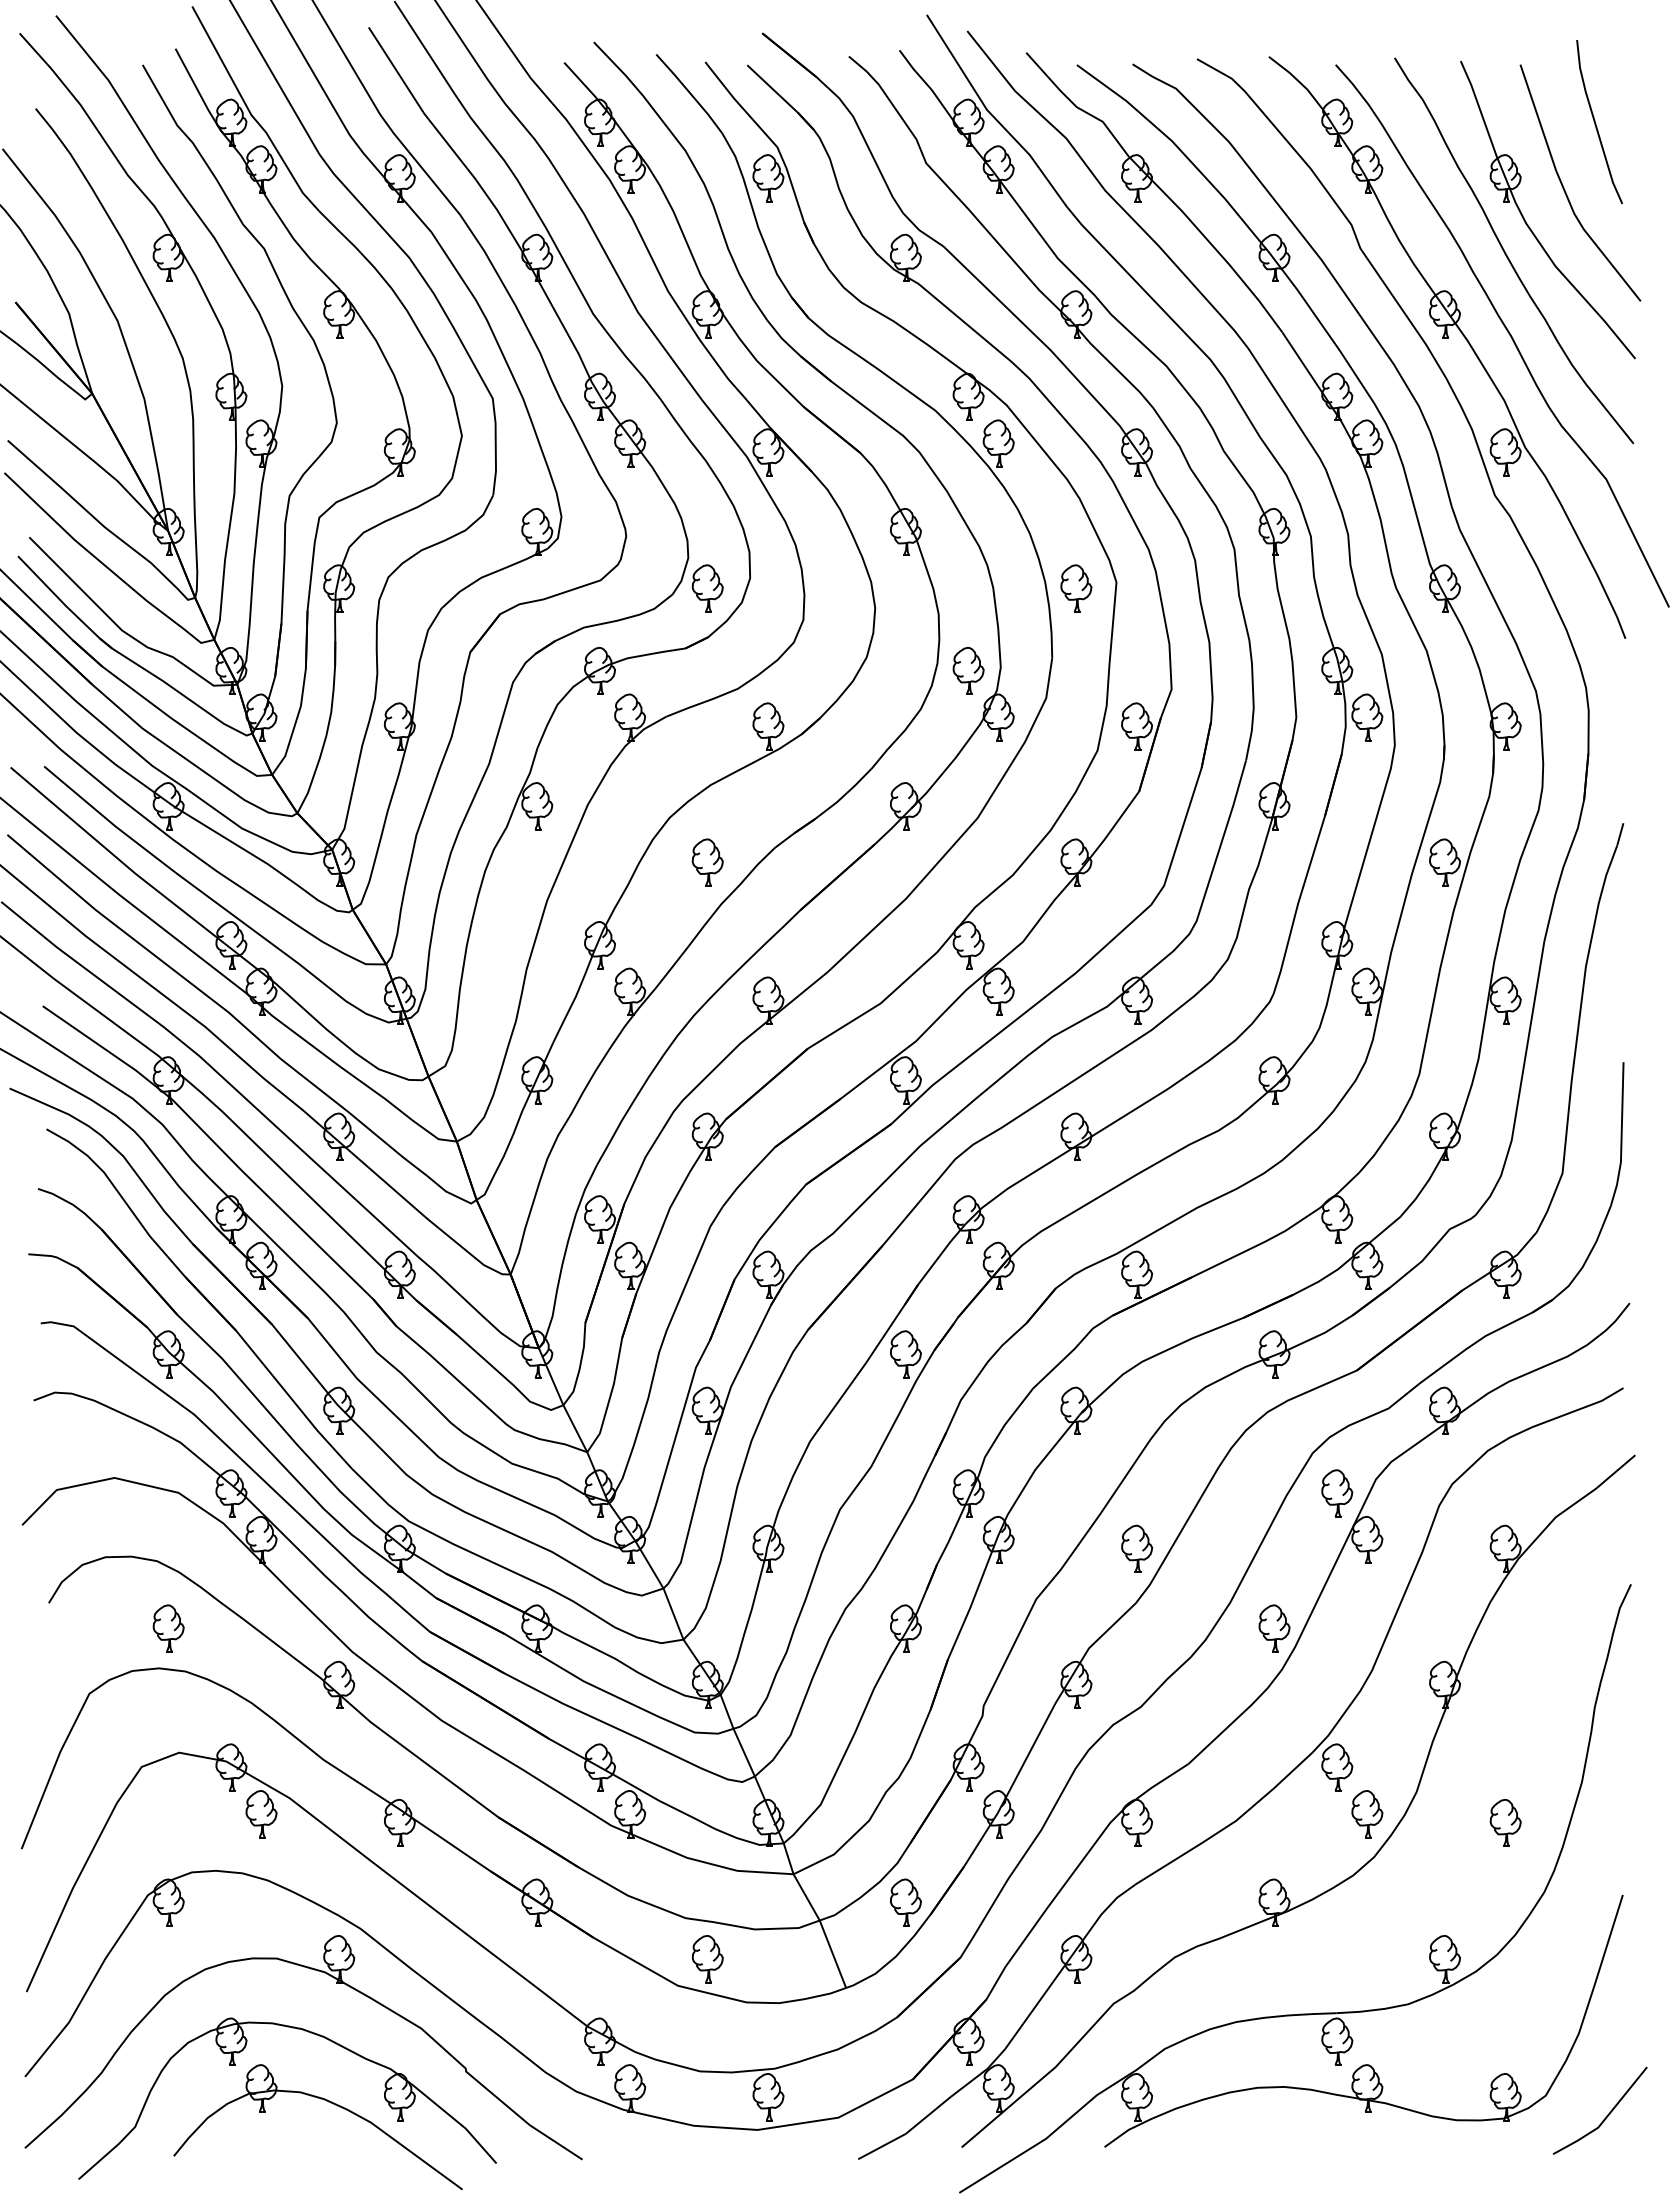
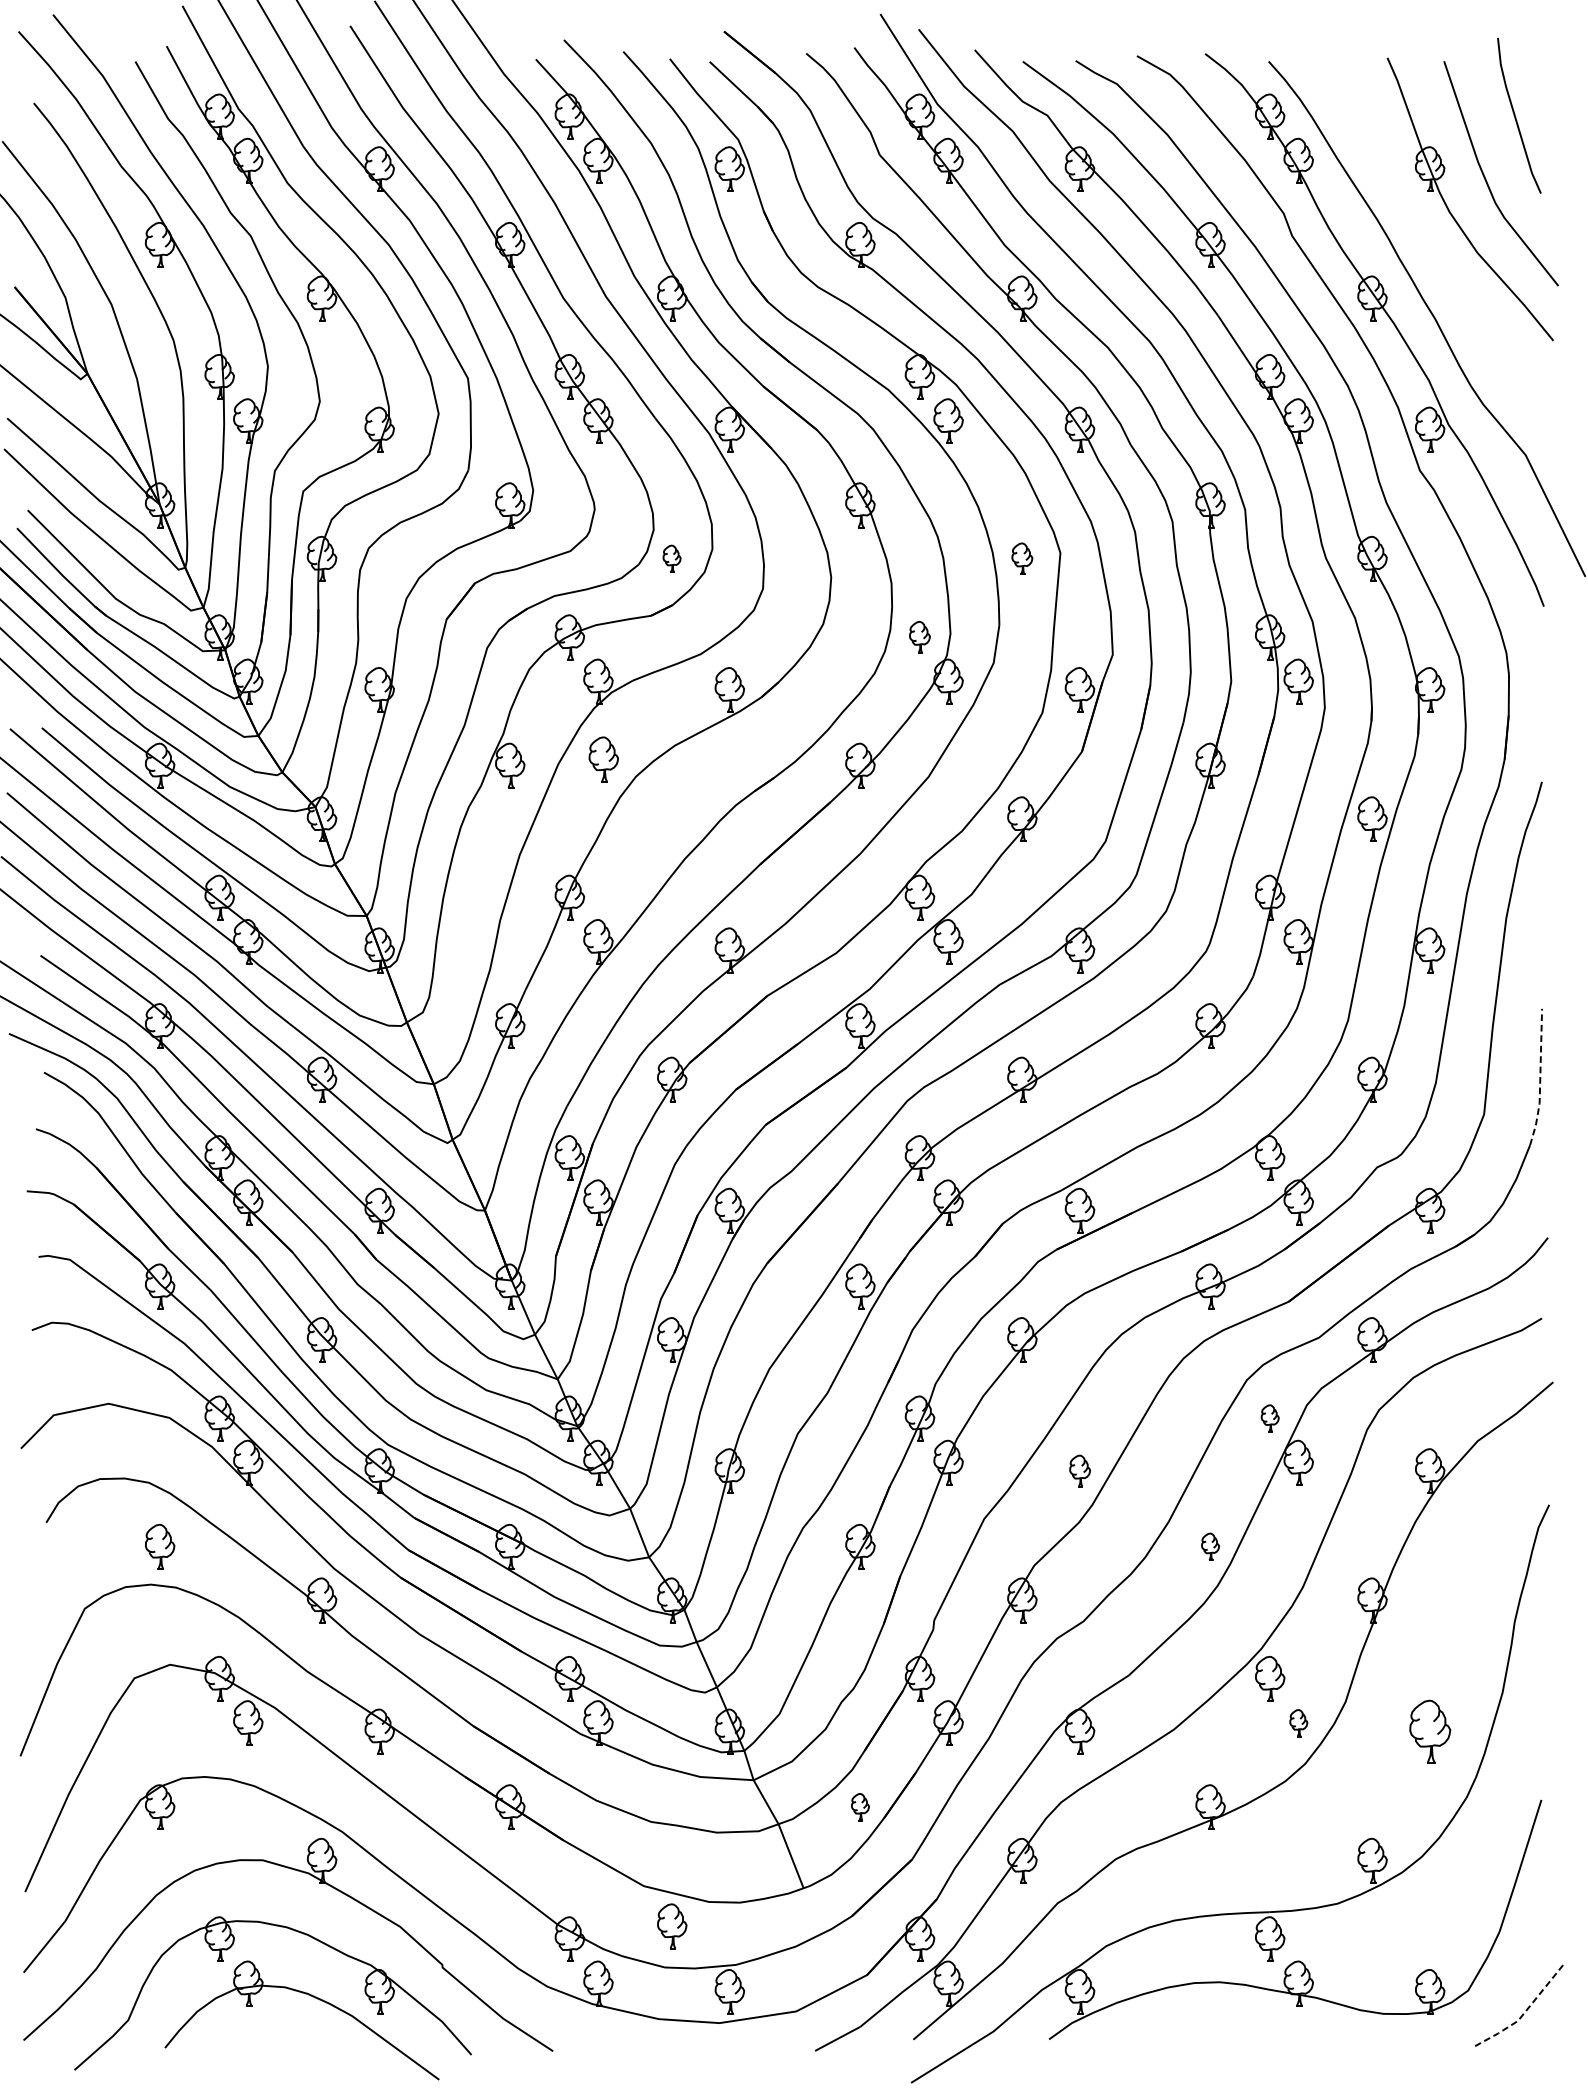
curve: (1508, 256) -> (1432, 243), removed
part: (707, 588) -> (671, 558), size x0.6
part: (1076, 588) -> (1022, 558), size x0.7
part: (968, 670) -> (919, 636), size x0.7
part: (707, 862) -> (603, 759), moved
line: (1621, 1136) -> (1540, 1079), solid -> dashed
part: (1337, 1493) -> (1270, 1418), size x0.6
part: (1137, 1548) -> (1080, 1470), size x0.7
part: (1274, 1628) -> (1210, 1546), size x0.6
part: (1367, 1814) -> (1298, 1723), size x0.6
part: (1505, 1822) -> (1429, 1731), size x1.4
part: (905, 1902) -> (860, 1807), size x0.6
part: (707, 1959) -> (671, 1926), moved
line: (1605, 2119) -> (1524, 2013), solid -> dashed

